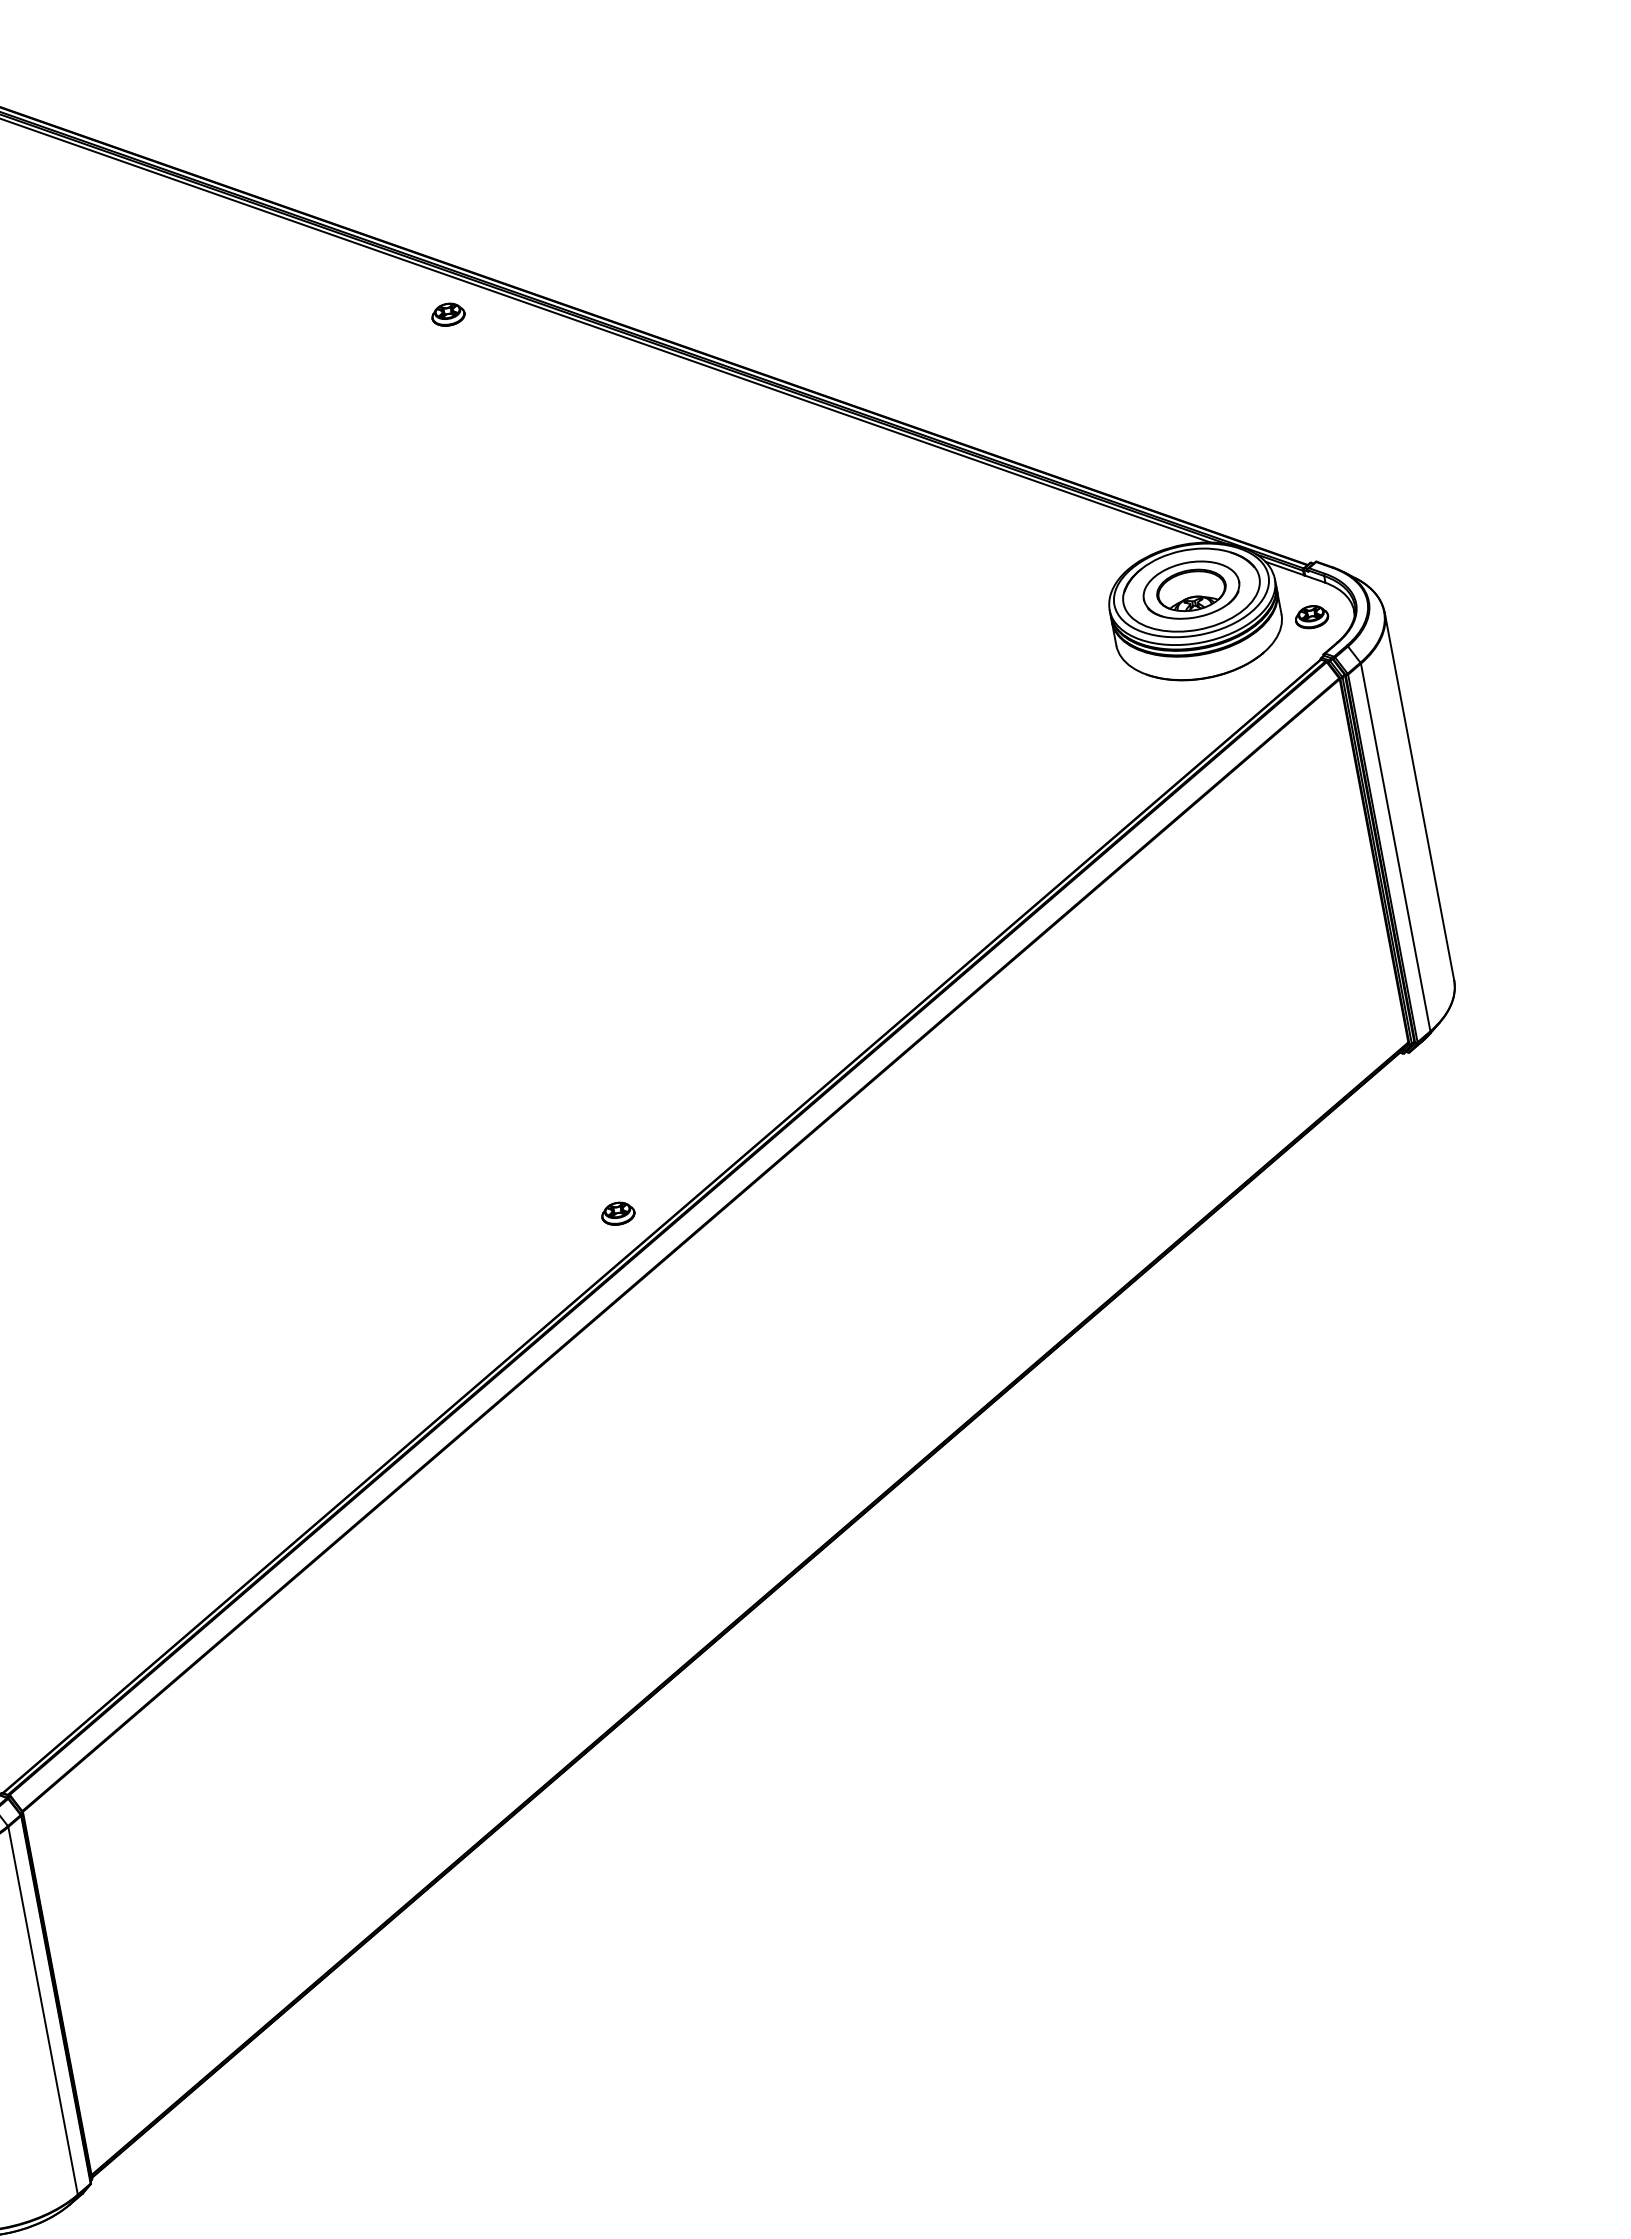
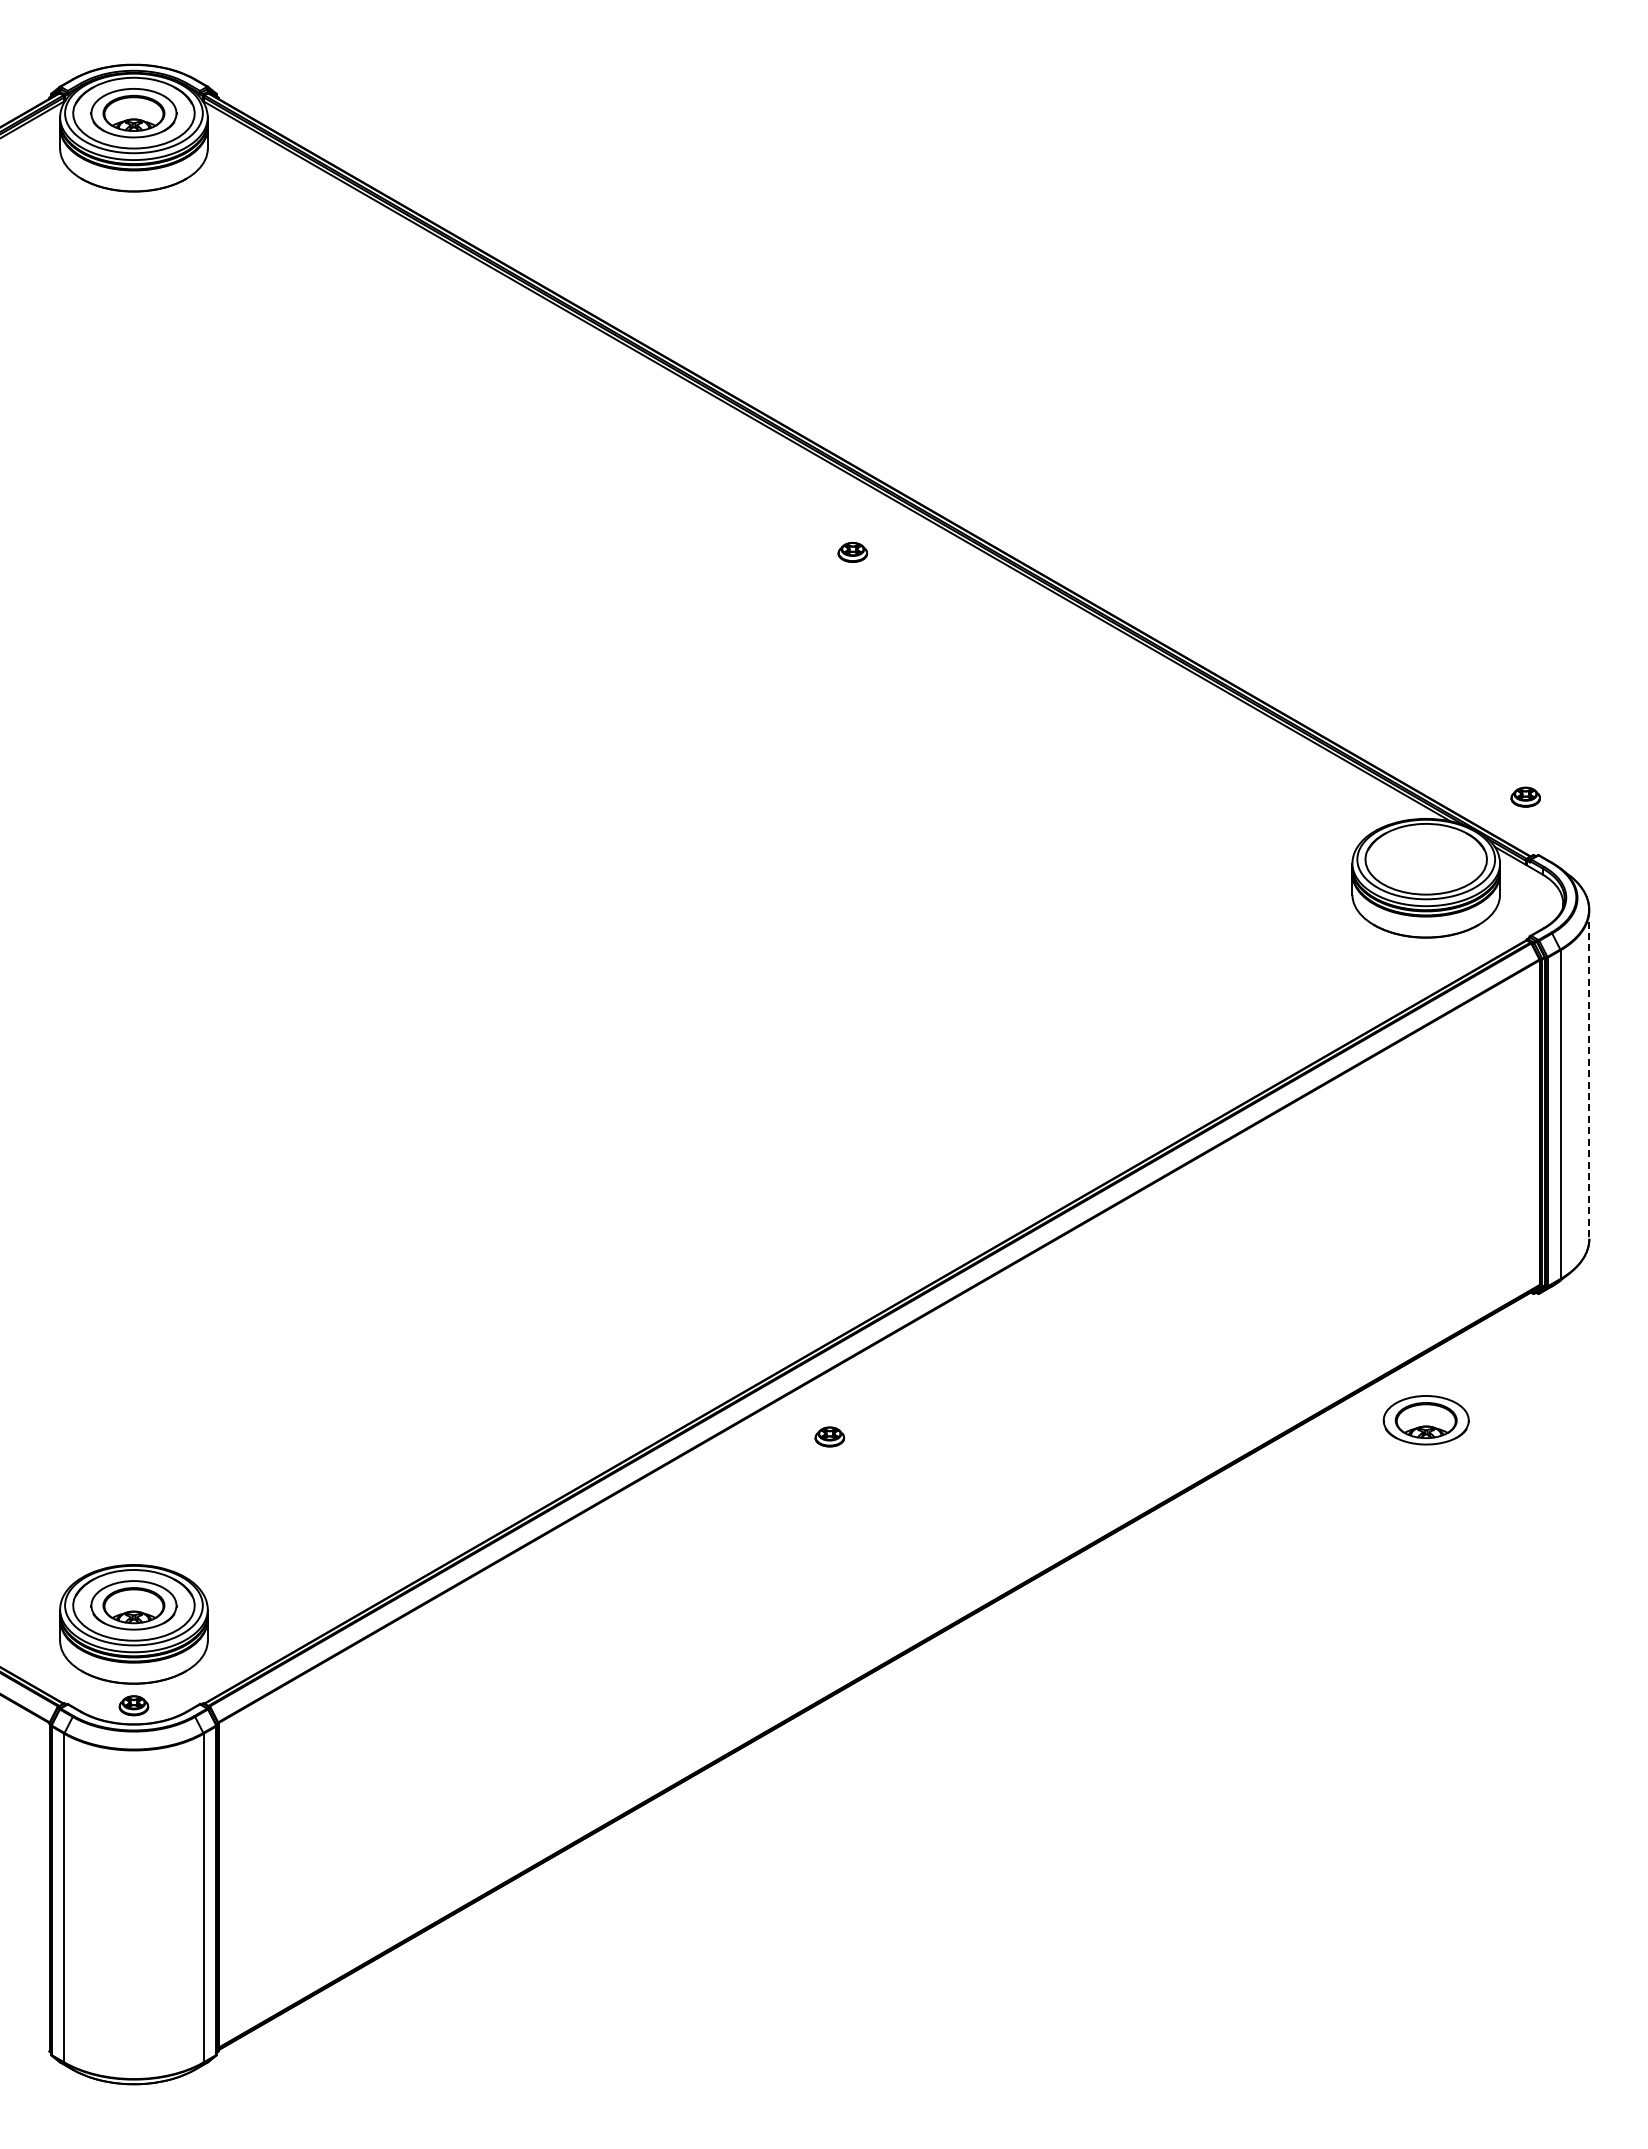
part: (447, 314) -> (852, 552), moved
part: (1190, 590) -> (1425, 1420), moved
part: (1311, 616) -> (1525, 796), moved
line: (1419, 796) -> (1589, 1074), solid -> dashed
part: (617, 1213) -> (829, 1436), moved

